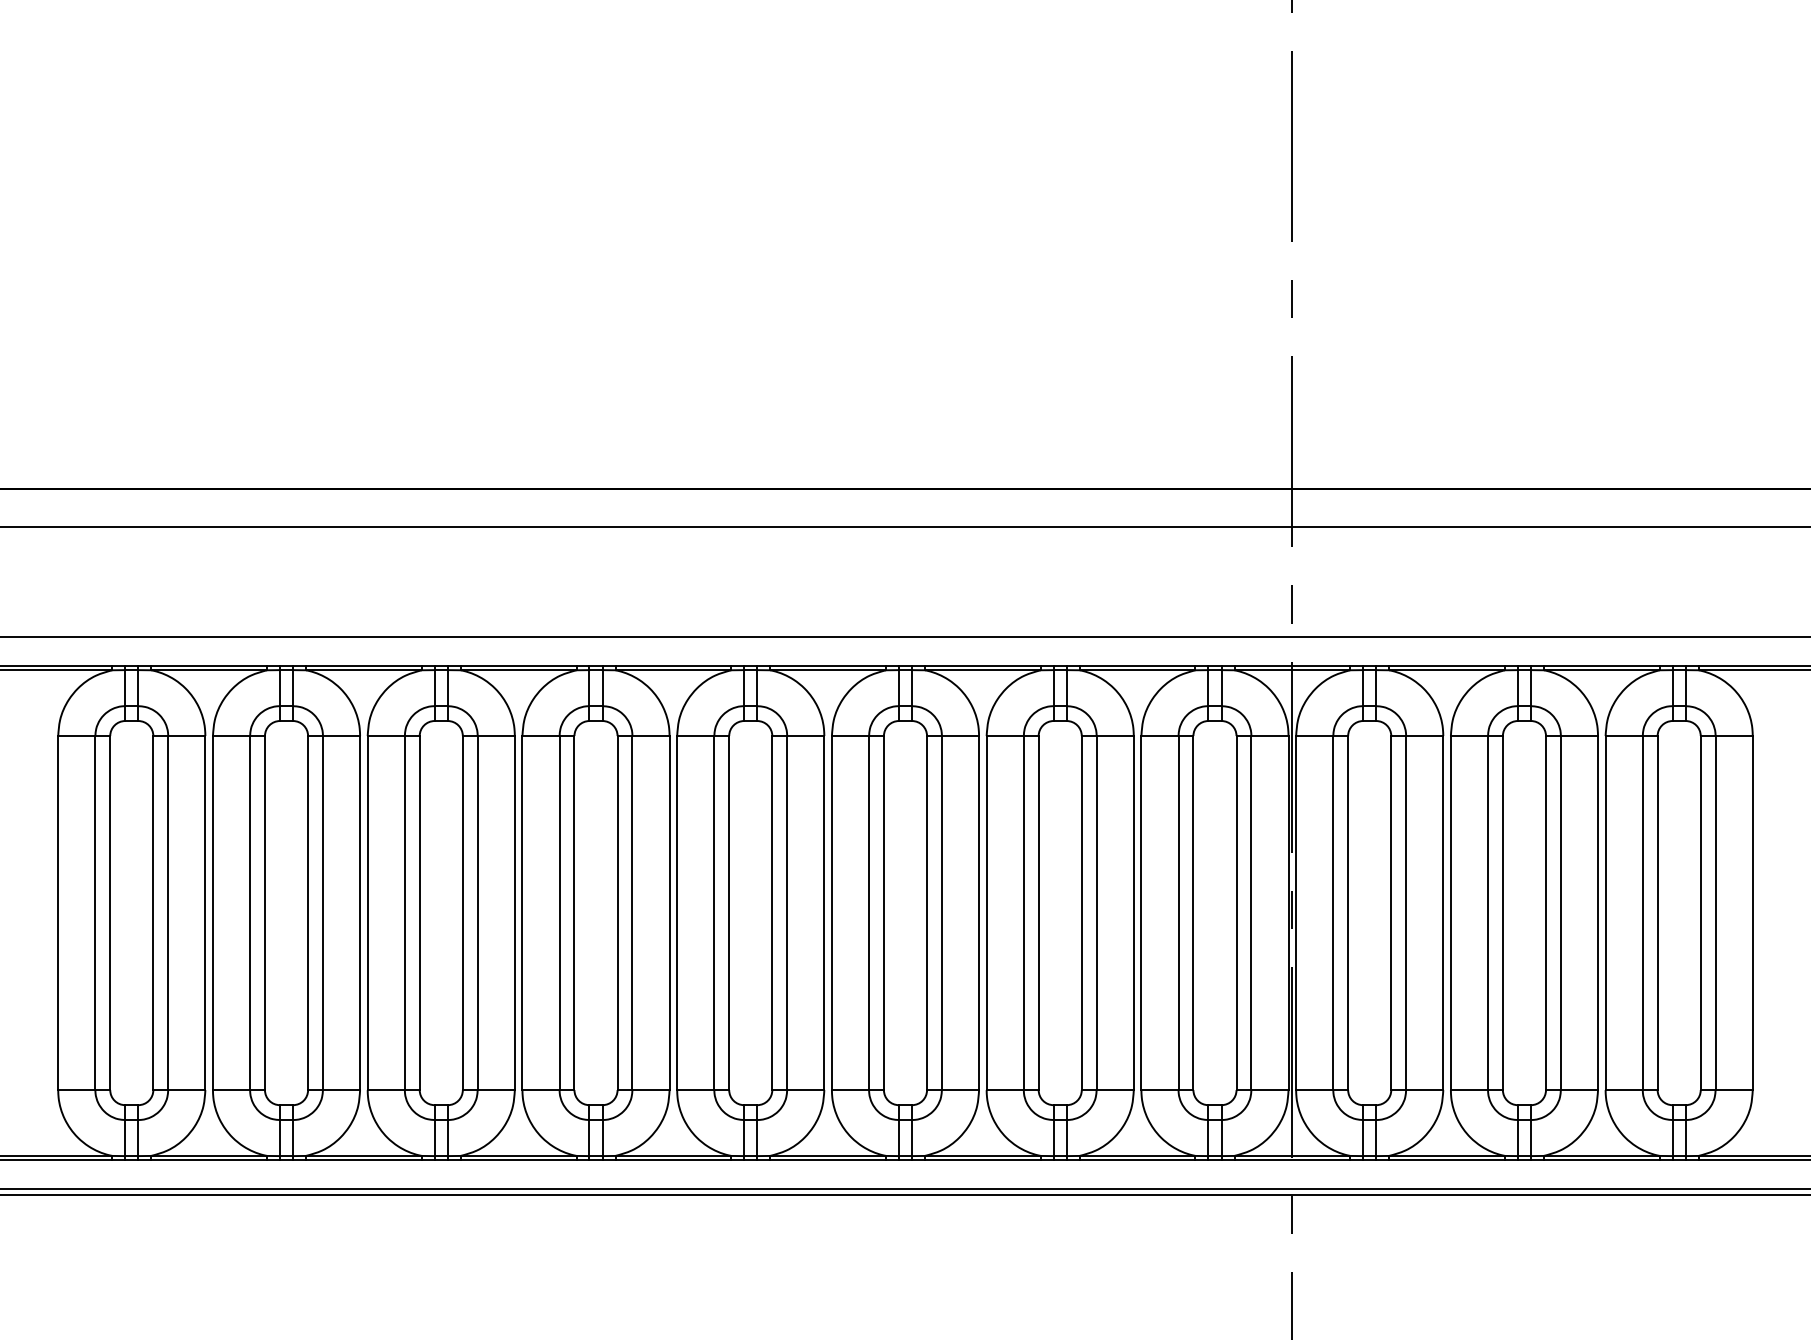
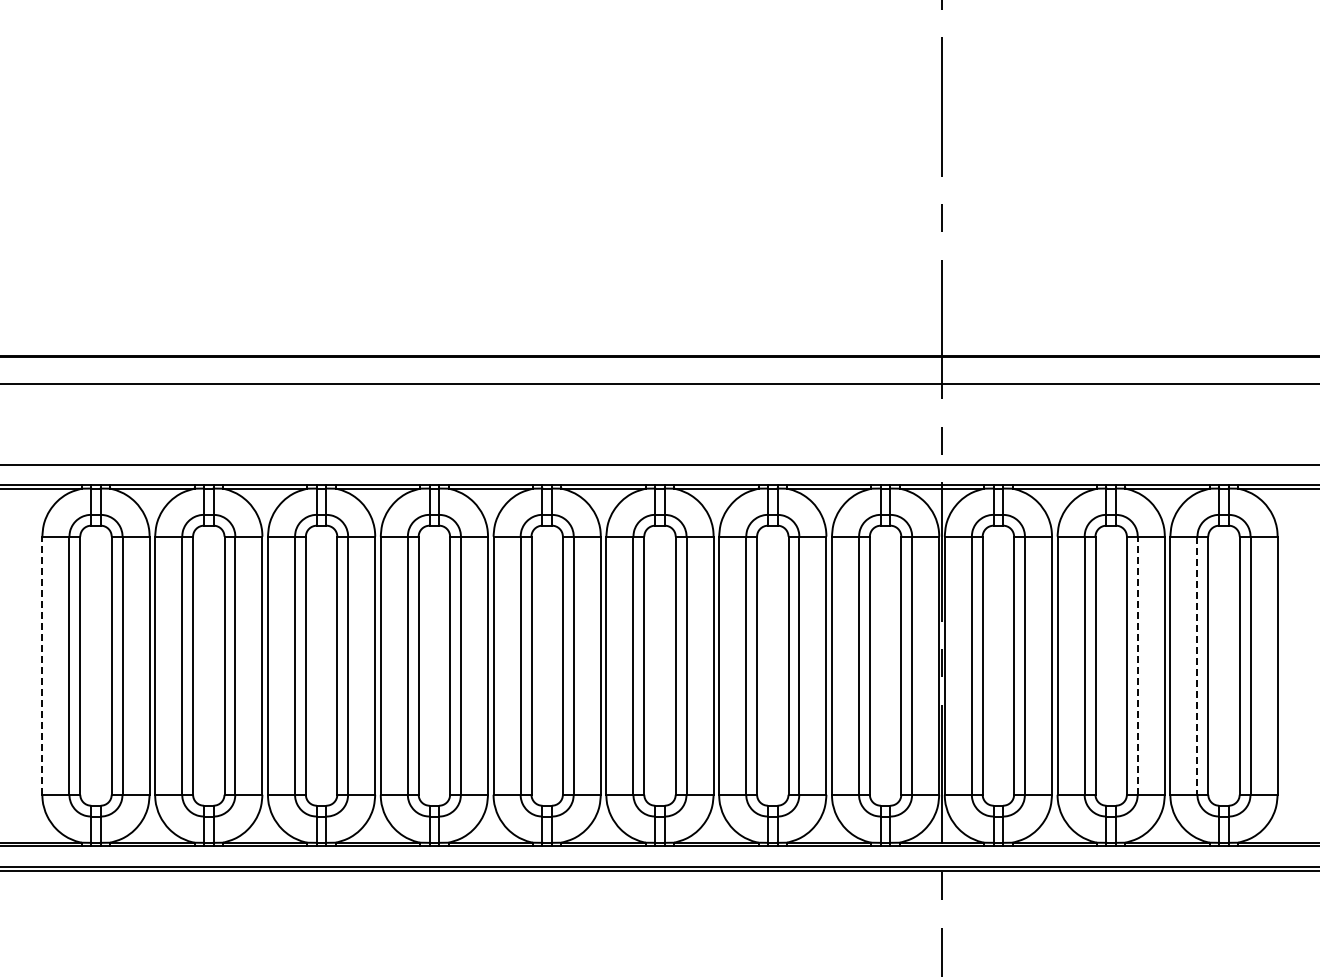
line: (58, 912) -> (42, 665), solid -> dashed
line: (1560, 912) -> (1137, 665), solid -> dashed
line: (1642, 914) -> (1197, 666), solid -> dashed

